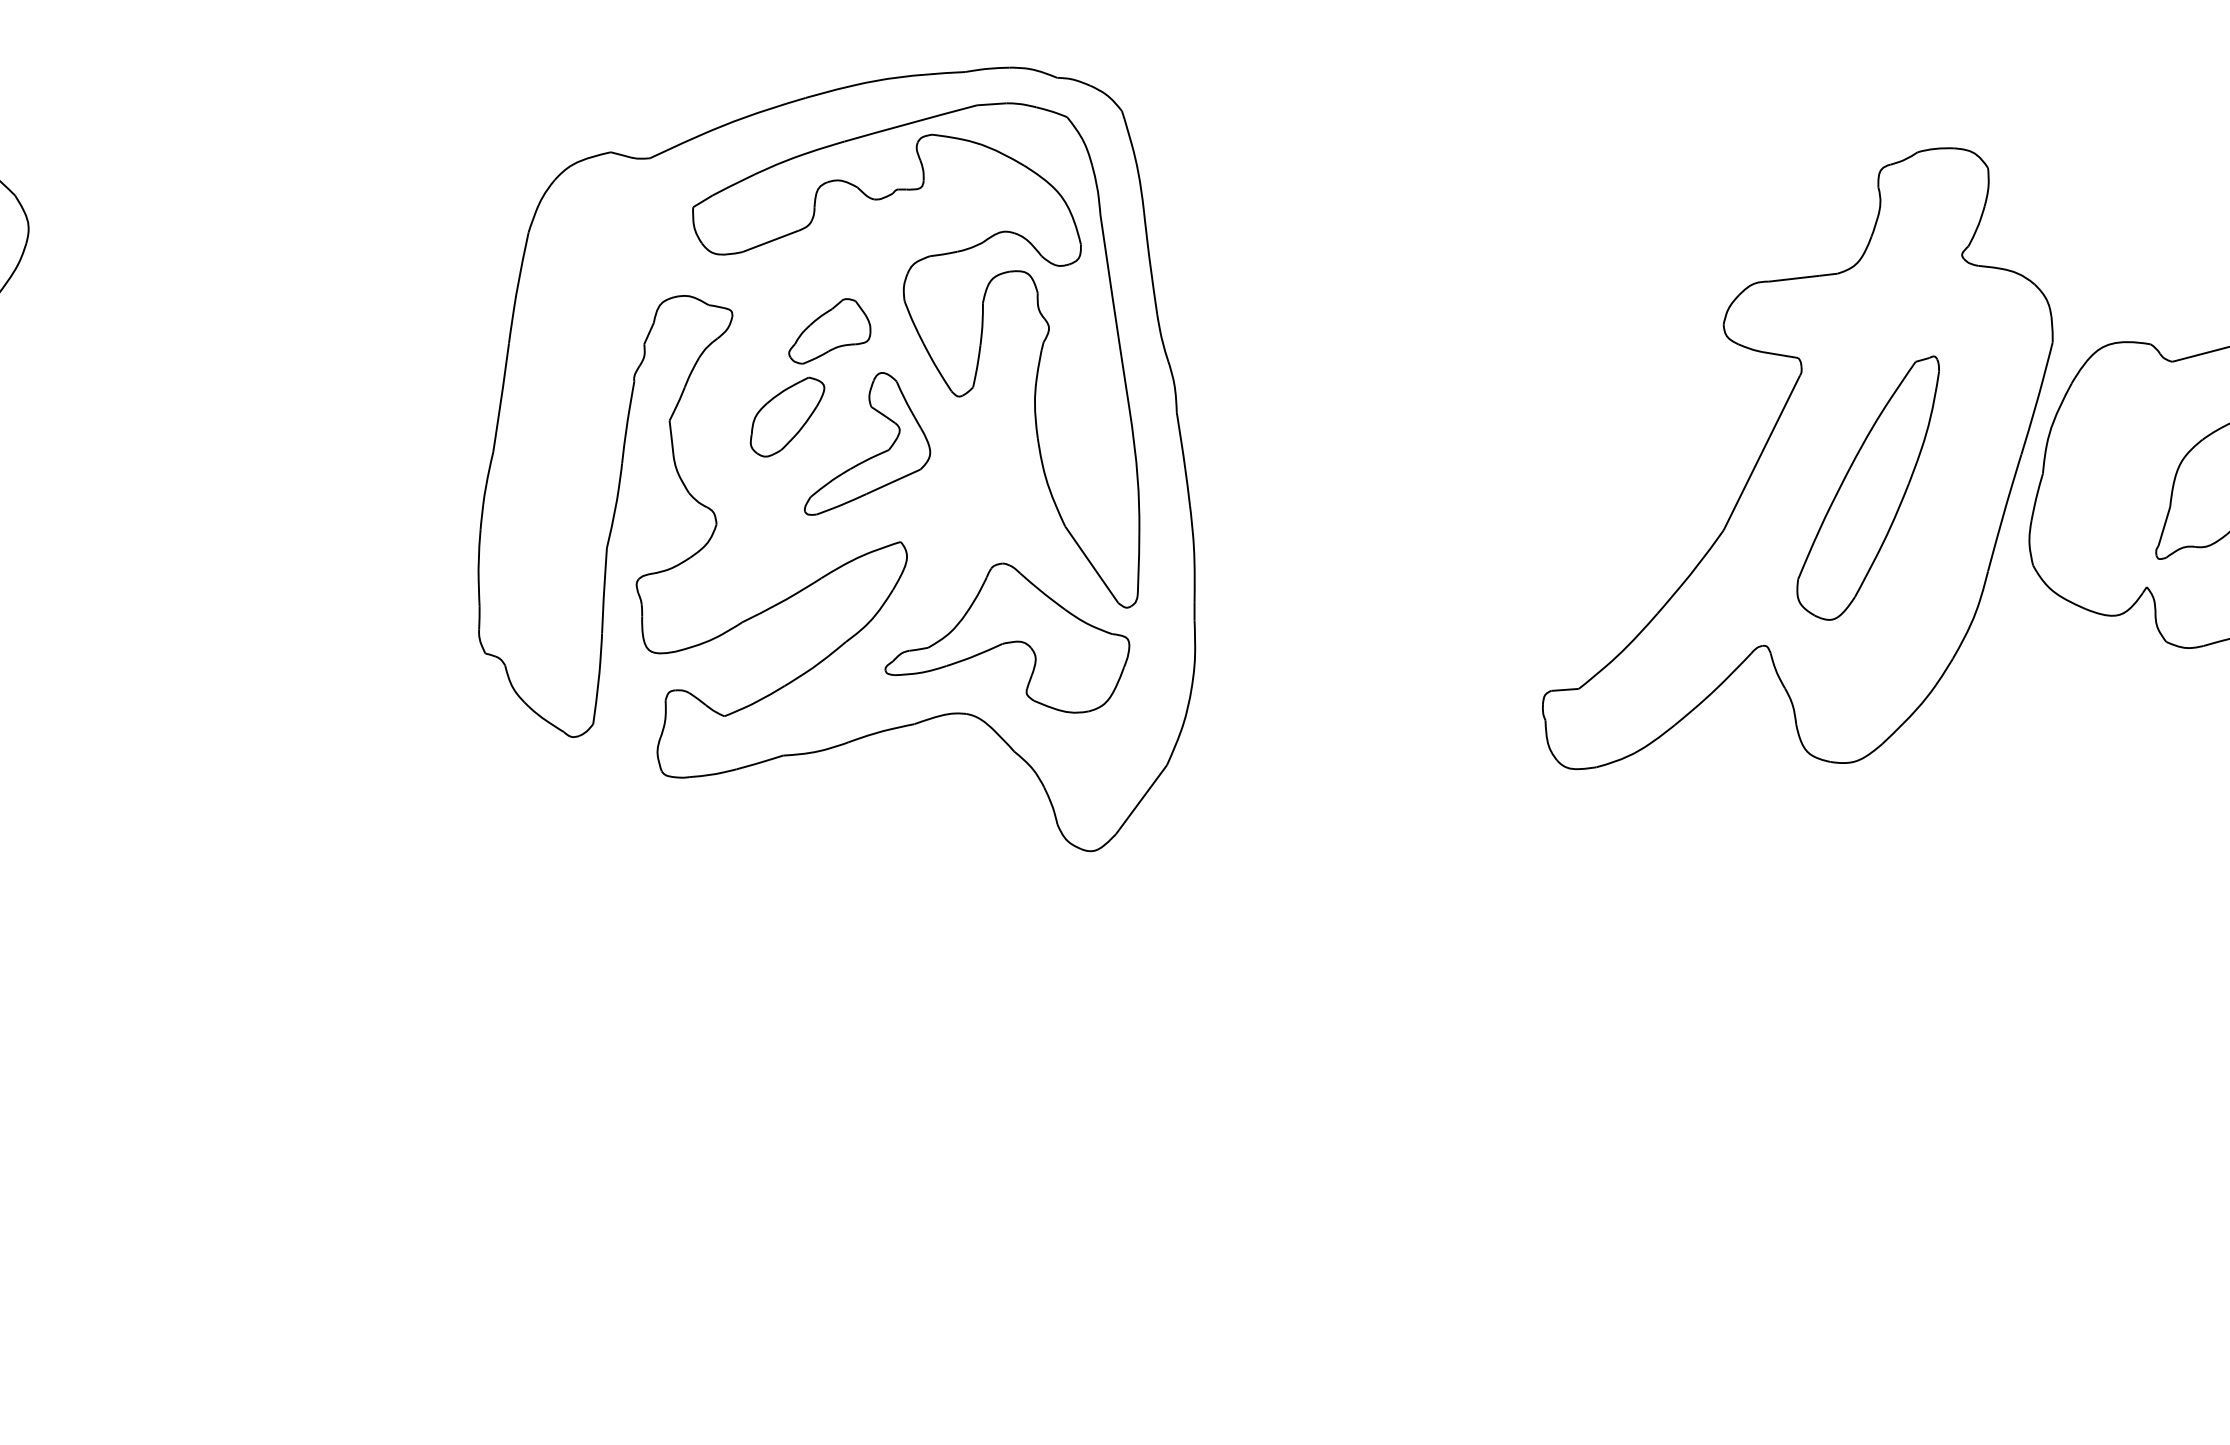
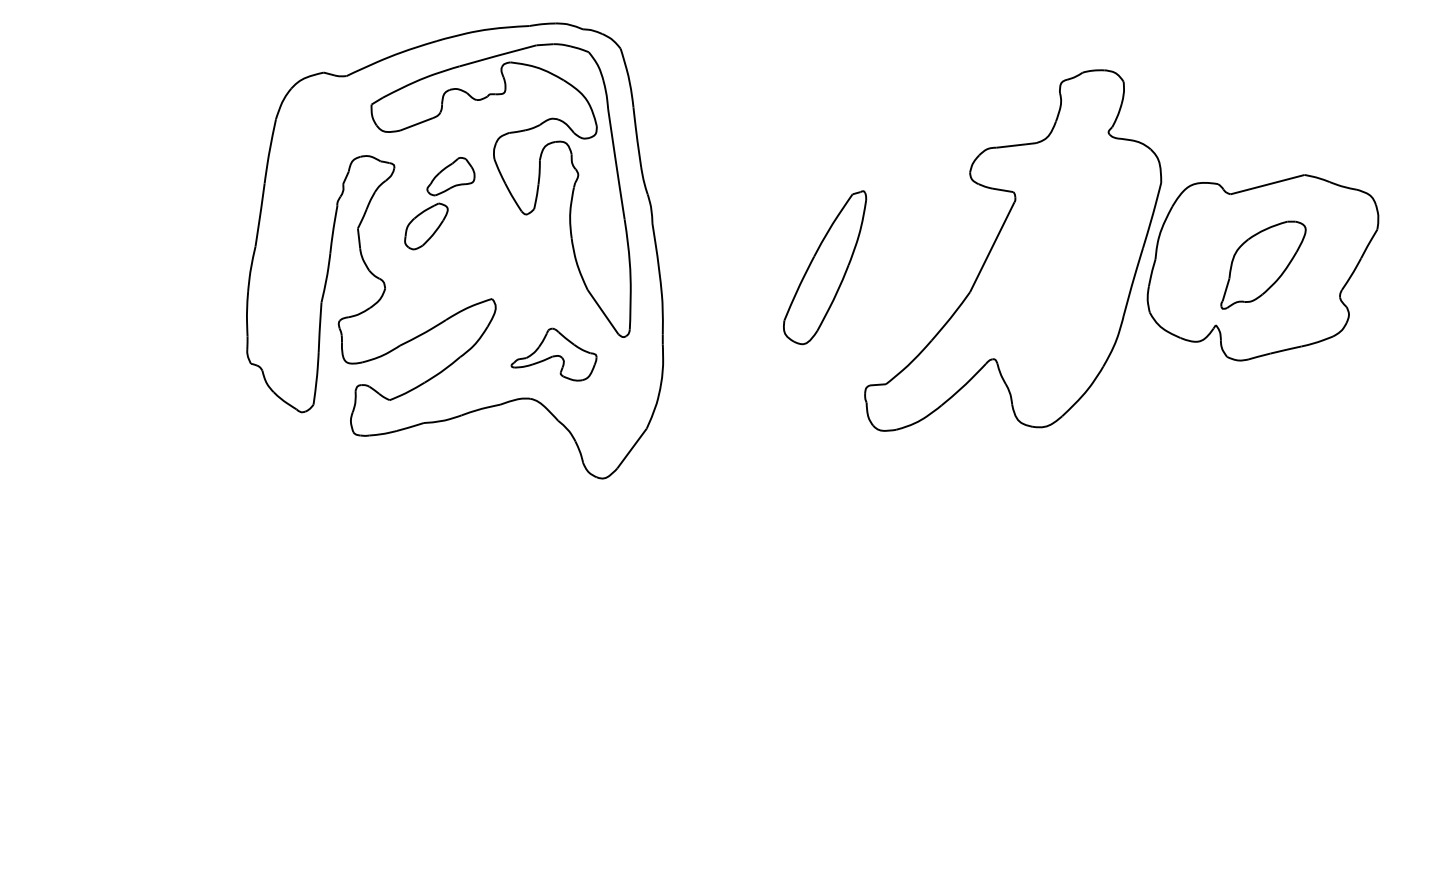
part: (872, 455) -> (475, 248), removed
part: (1868, 487) -> (825, 267), moved
part: (1006, 637) -> (553, 354), size x0.6

